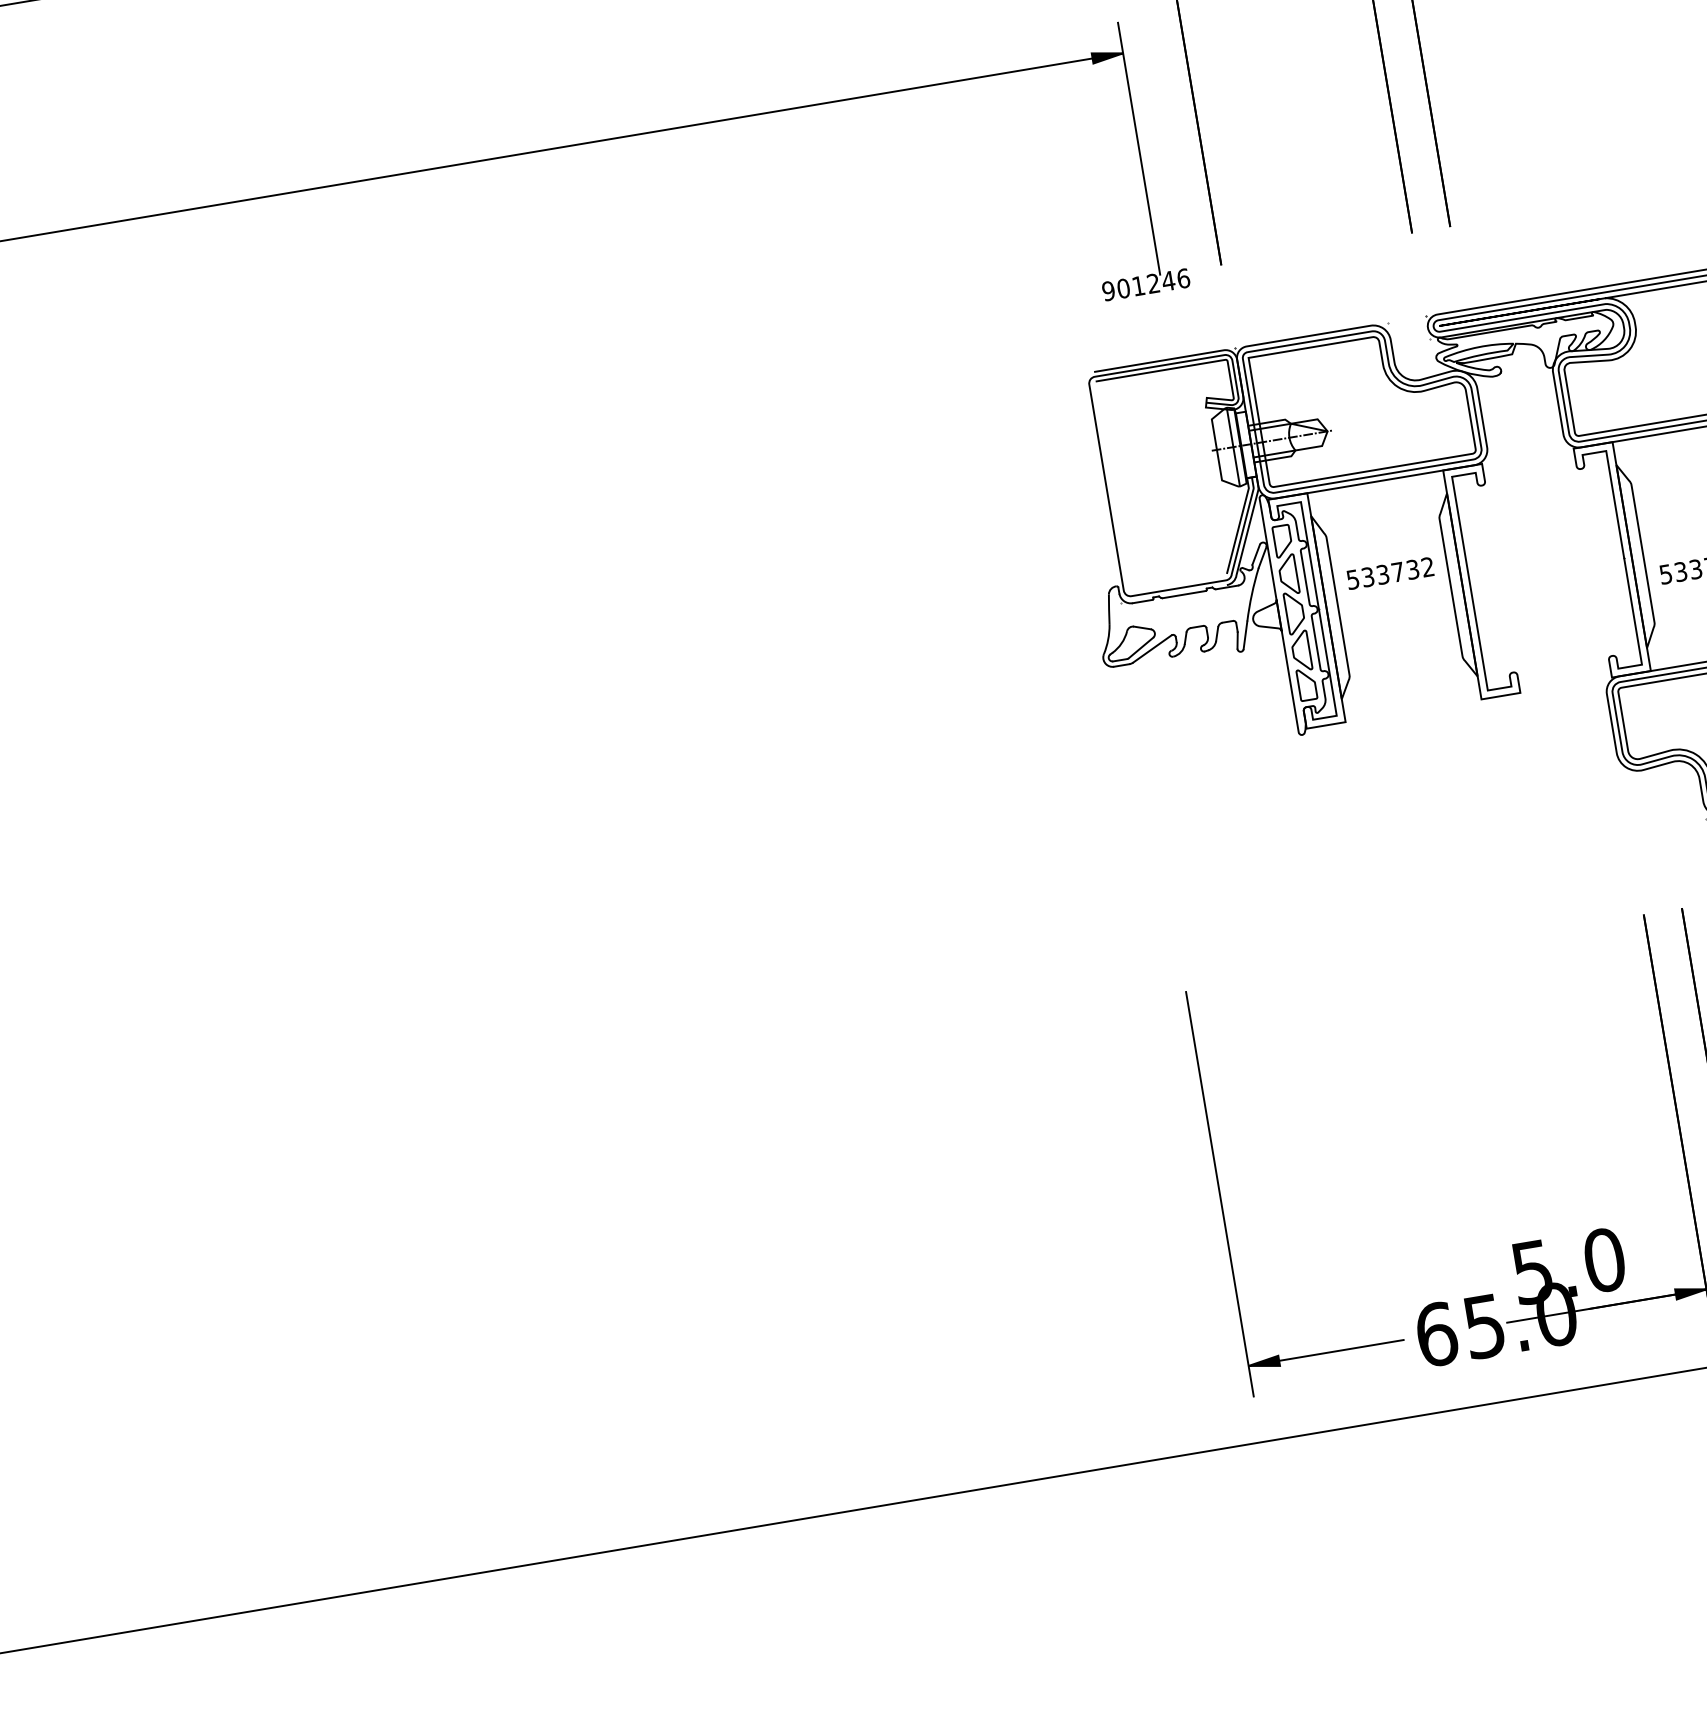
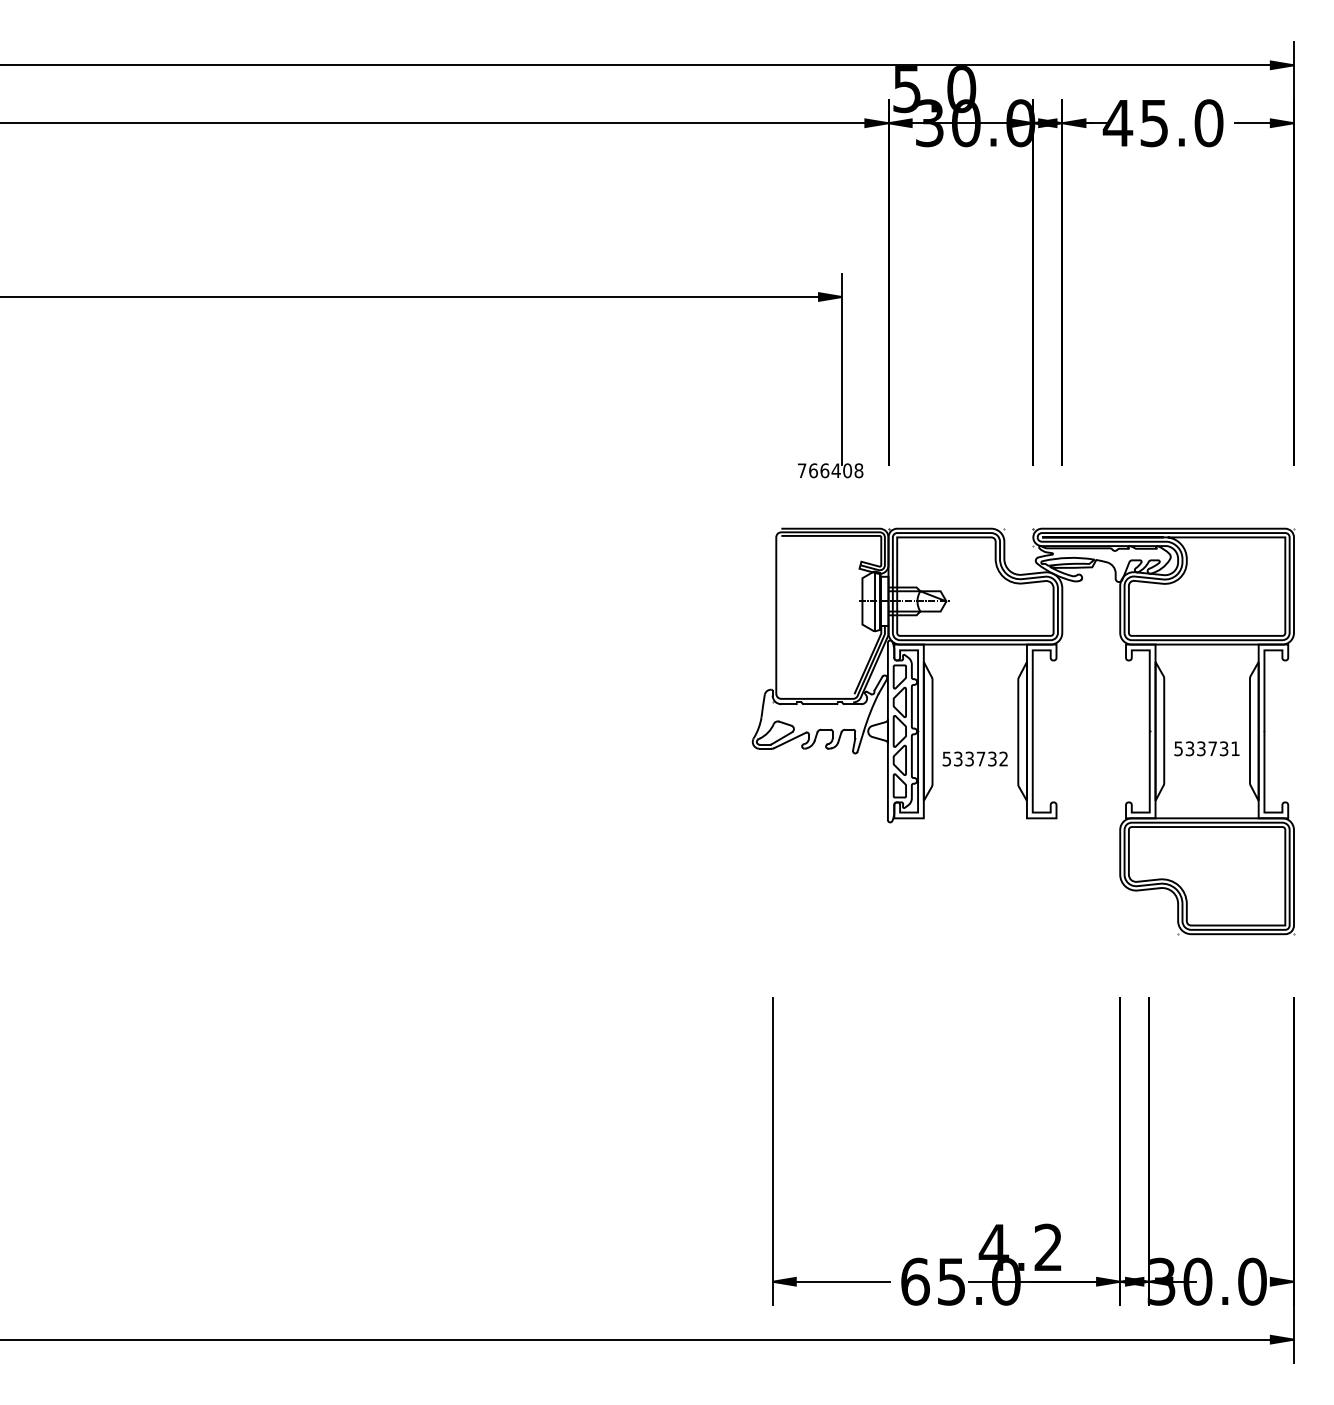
text: (1145, 284) -> (830, 470), 901246 -> 766408
text: (1389, 572) -> (974, 758), moved
text: (1567, 1266) -> (1020, 1247), 5.0 -> 4.2

